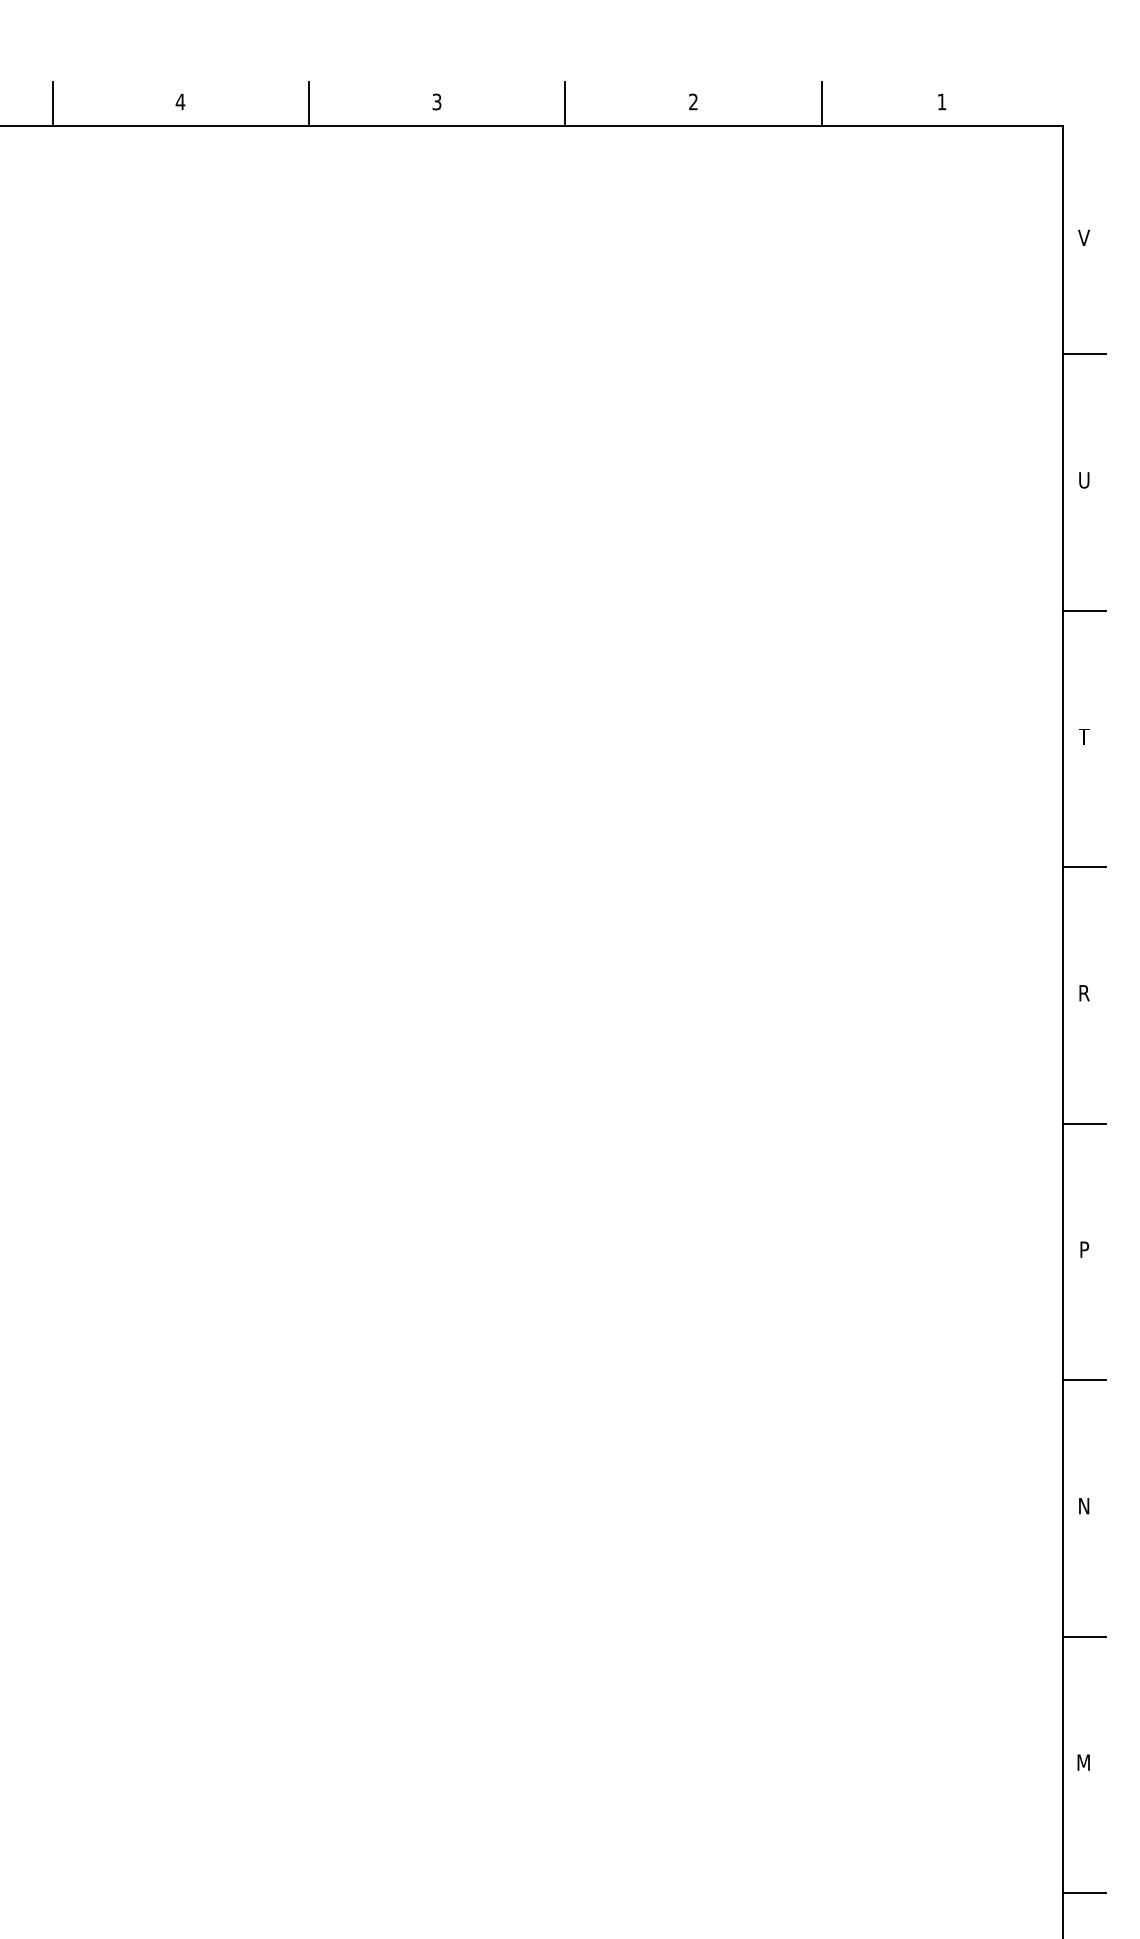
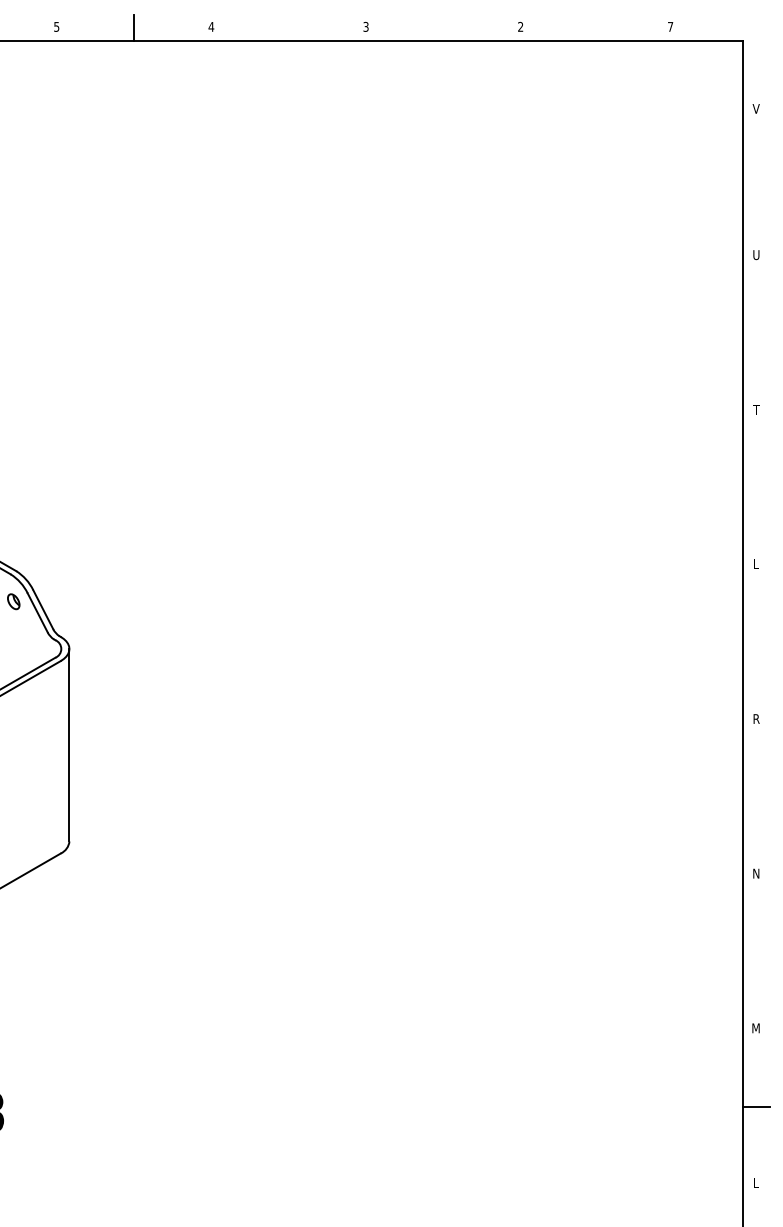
text: (941, 101) -> (670, 26), 1 -> 7
line: (308, 104) -> (288, 28), removed
line: (565, 104) -> (443, 28), removed
line: (822, 104) -> (598, 28), removed
line: (1084, 354) -> (756, 179), removed
line: (1084, 610) -> (756, 333), removed
line: (1084, 867) -> (756, 488), removed
text: (1084, 993) -> (756, 564), R -> L
line: (1084, 1124) -> (756, 643), removed
text: (1084, 1248) -> (756, 718), P -> R
line: (1084, 1379) -> (756, 797), removed
line: (1084, 1636) -> (756, 952), removed

